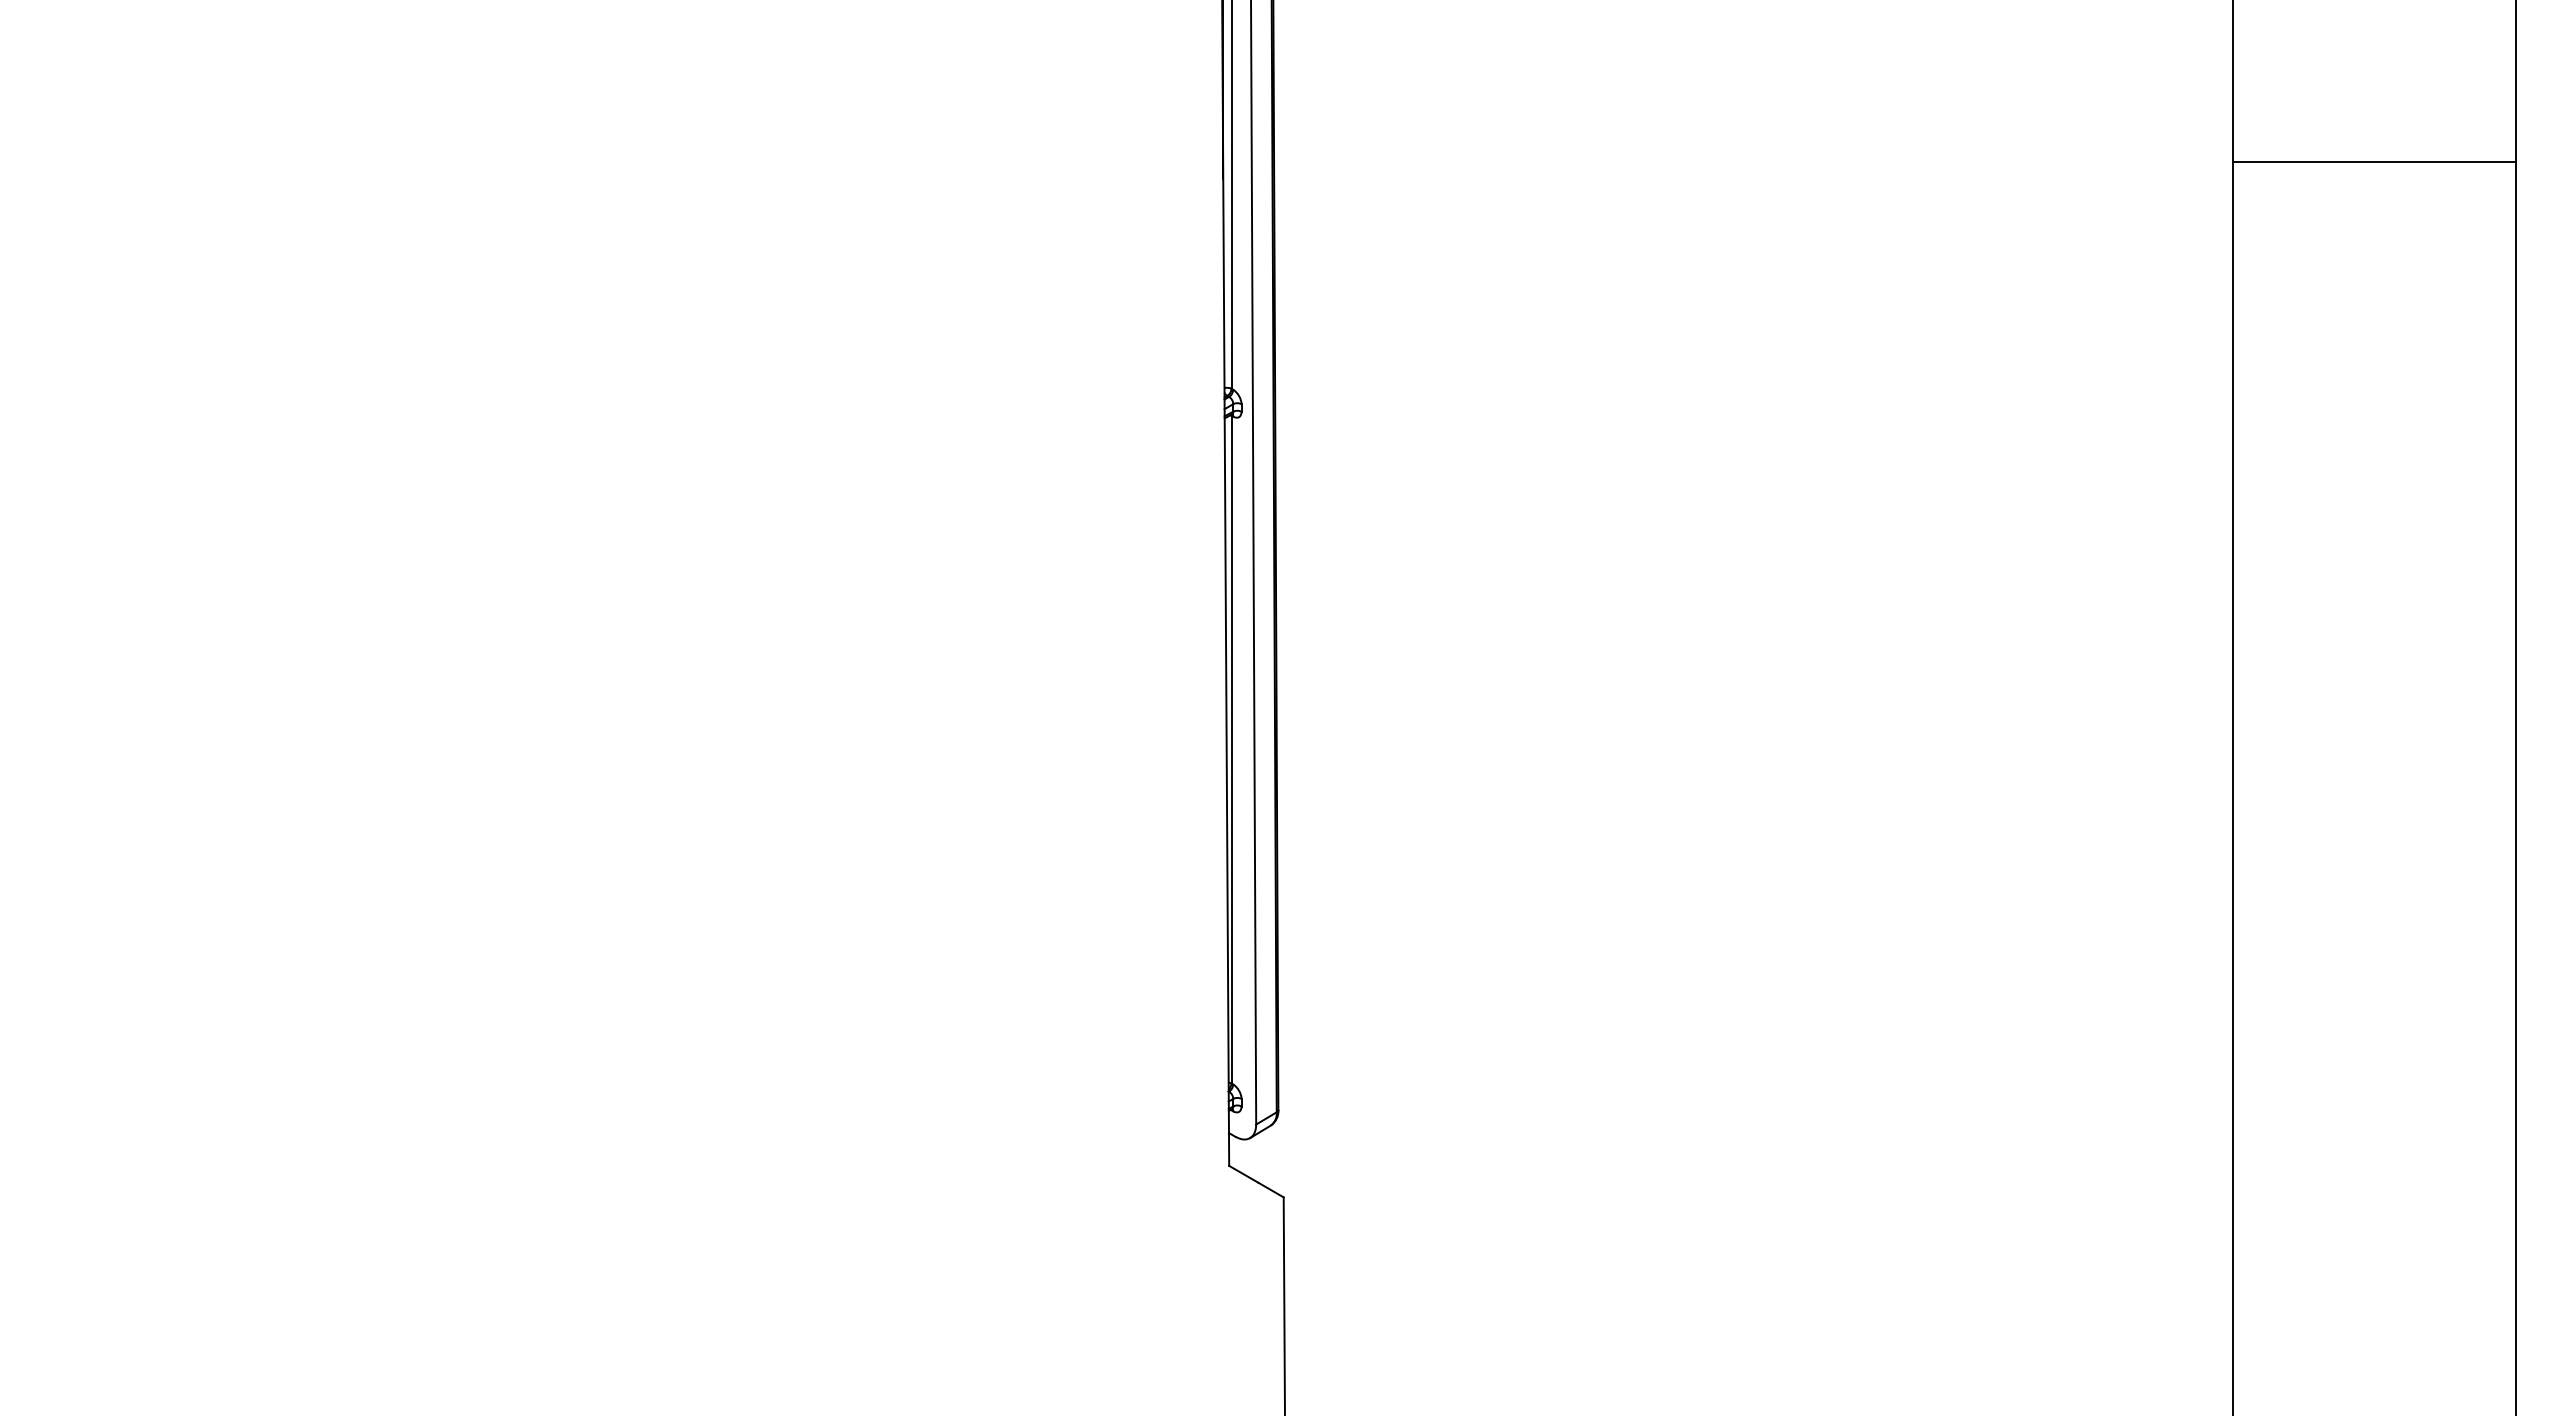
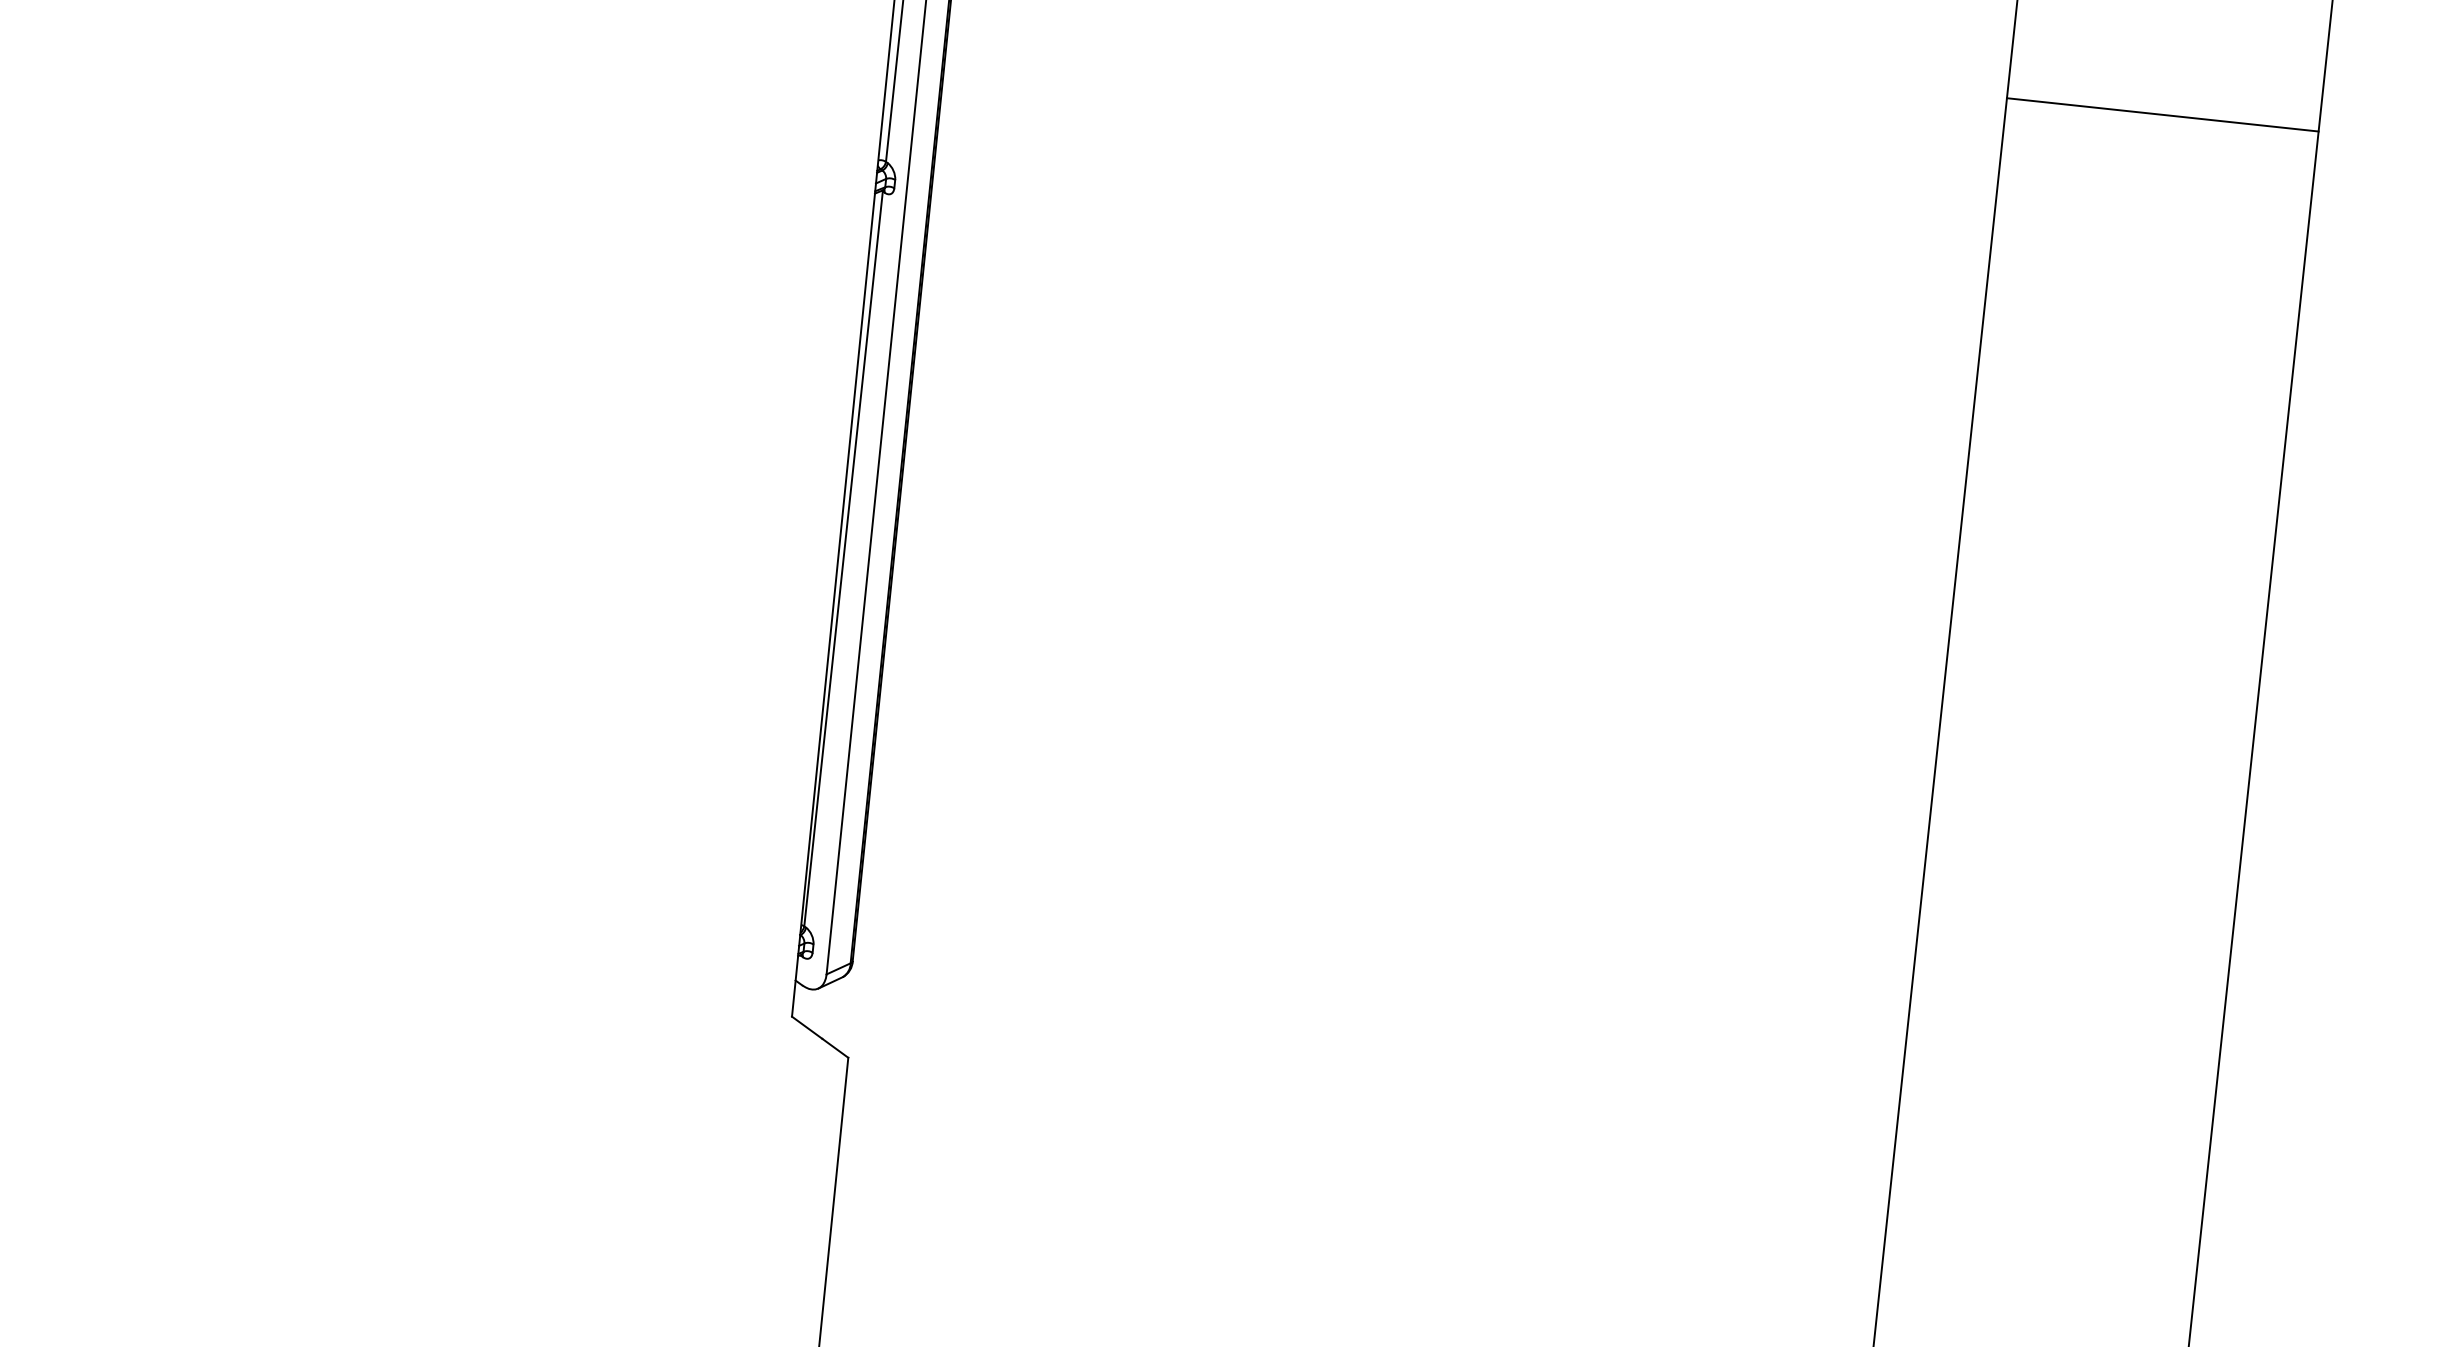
line: (2373, 161) -> (2162, 114), moved

